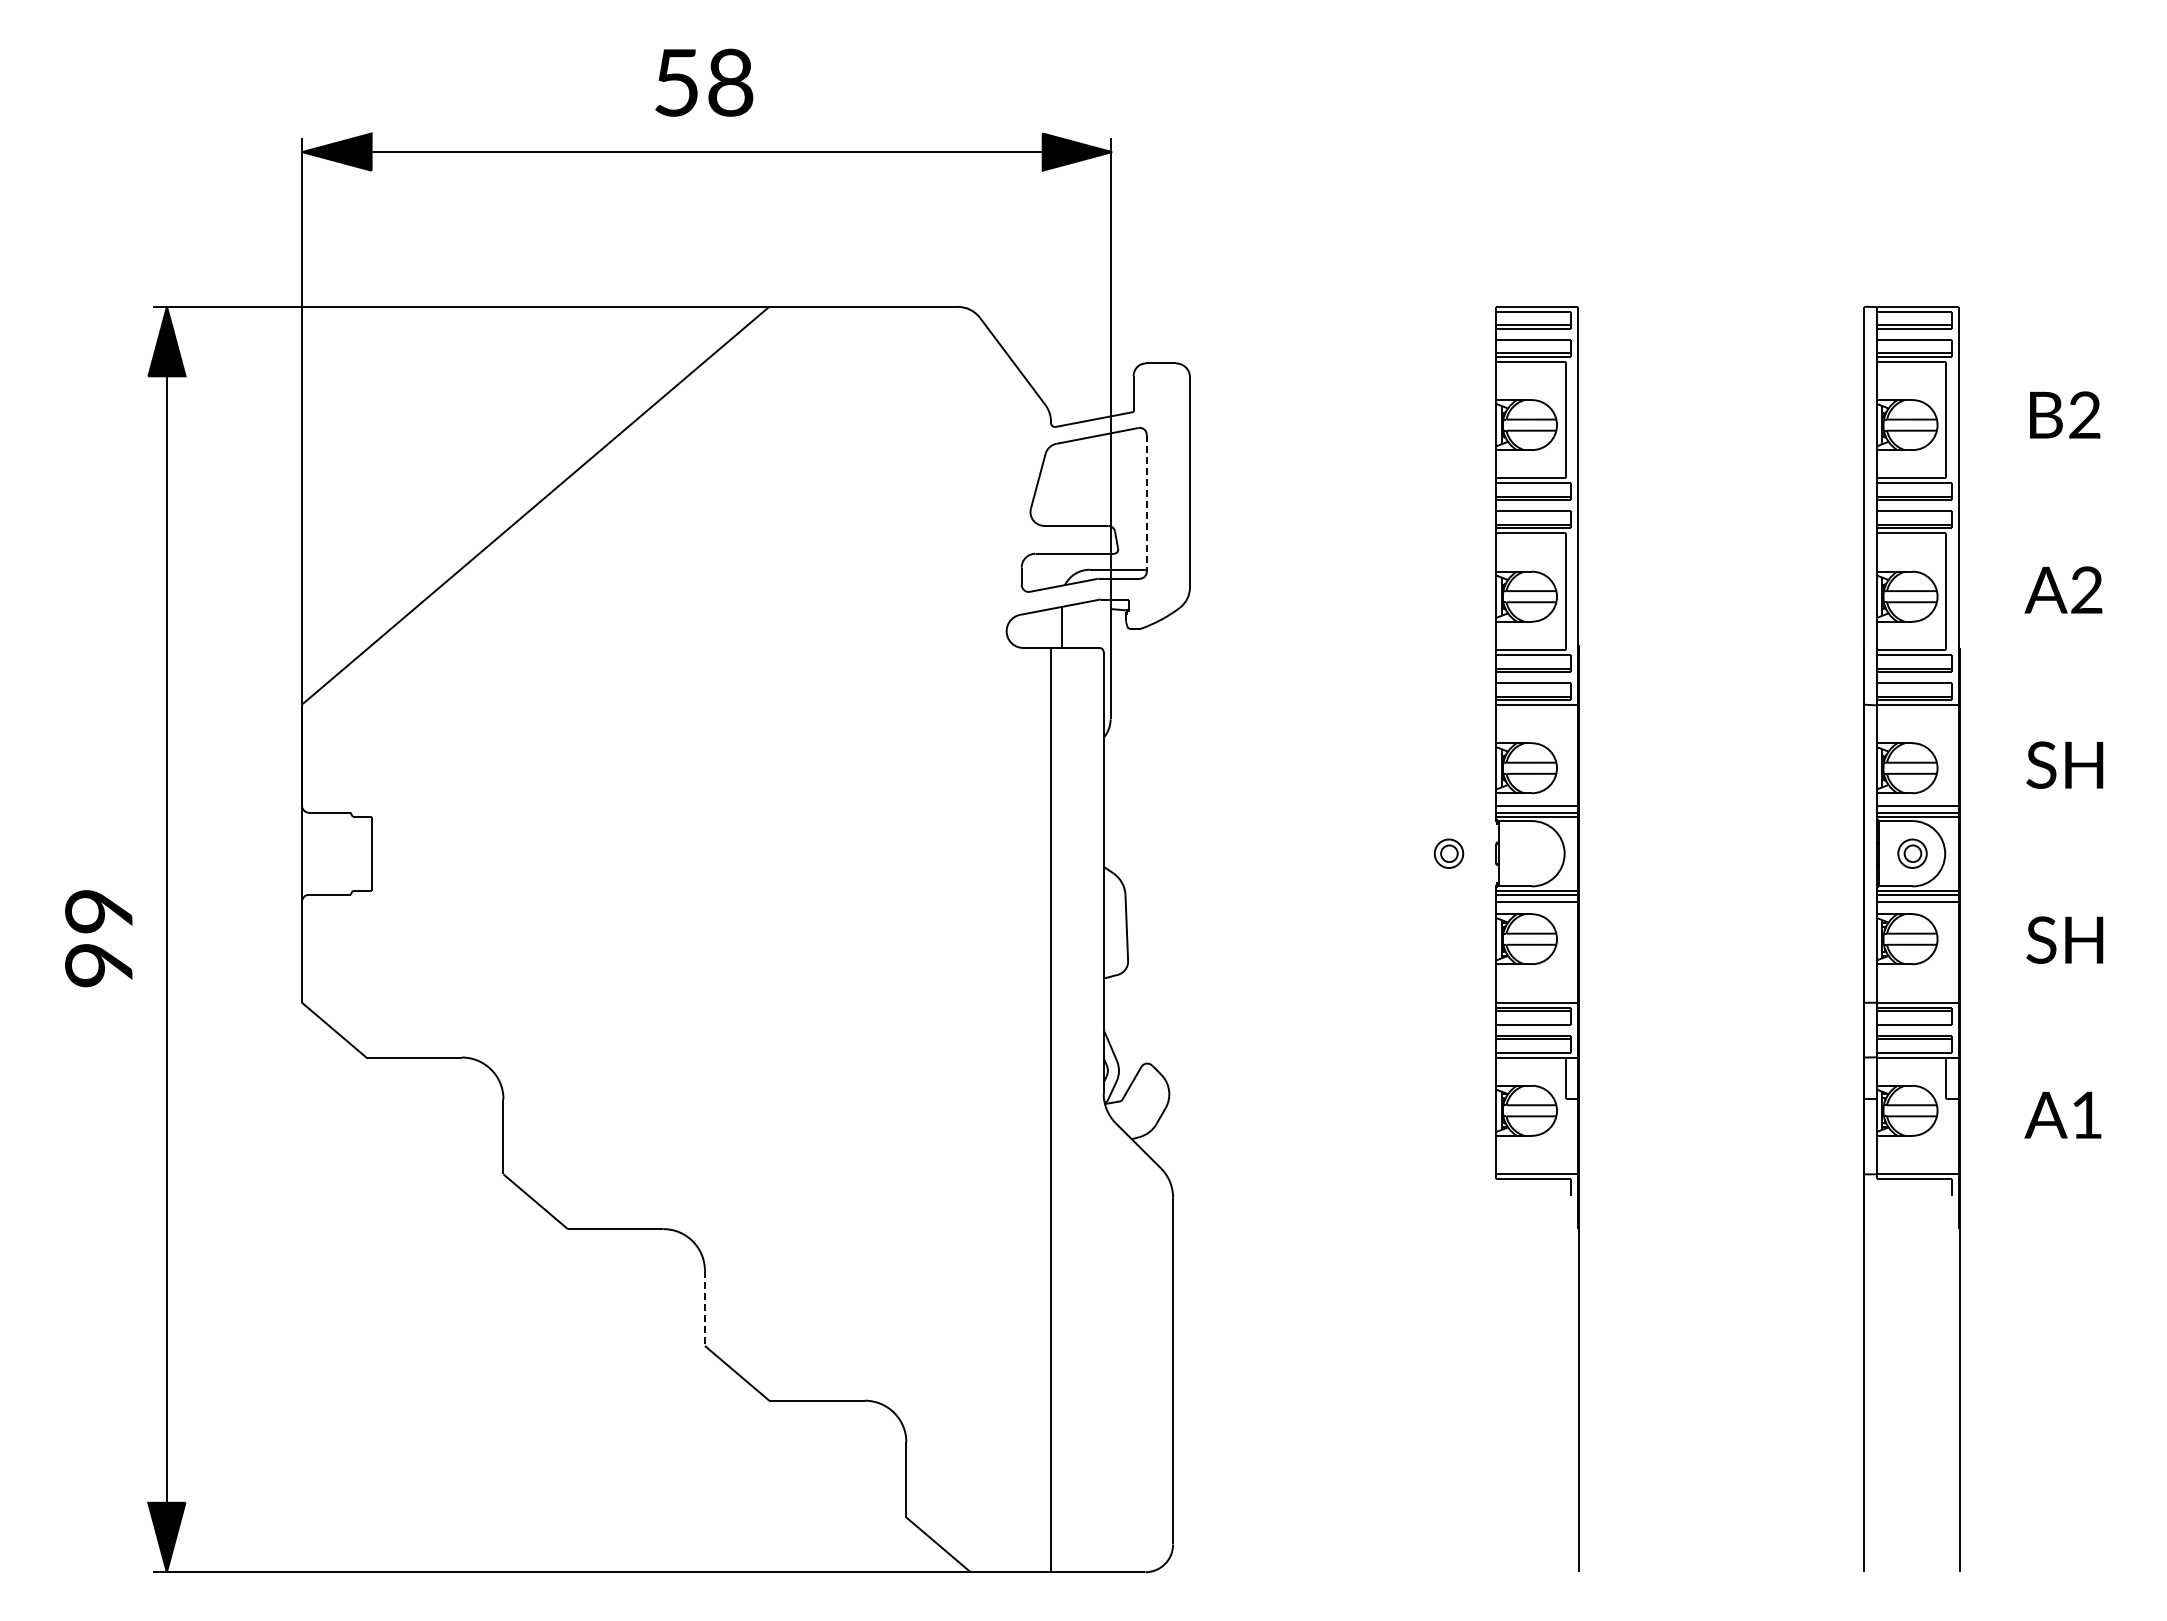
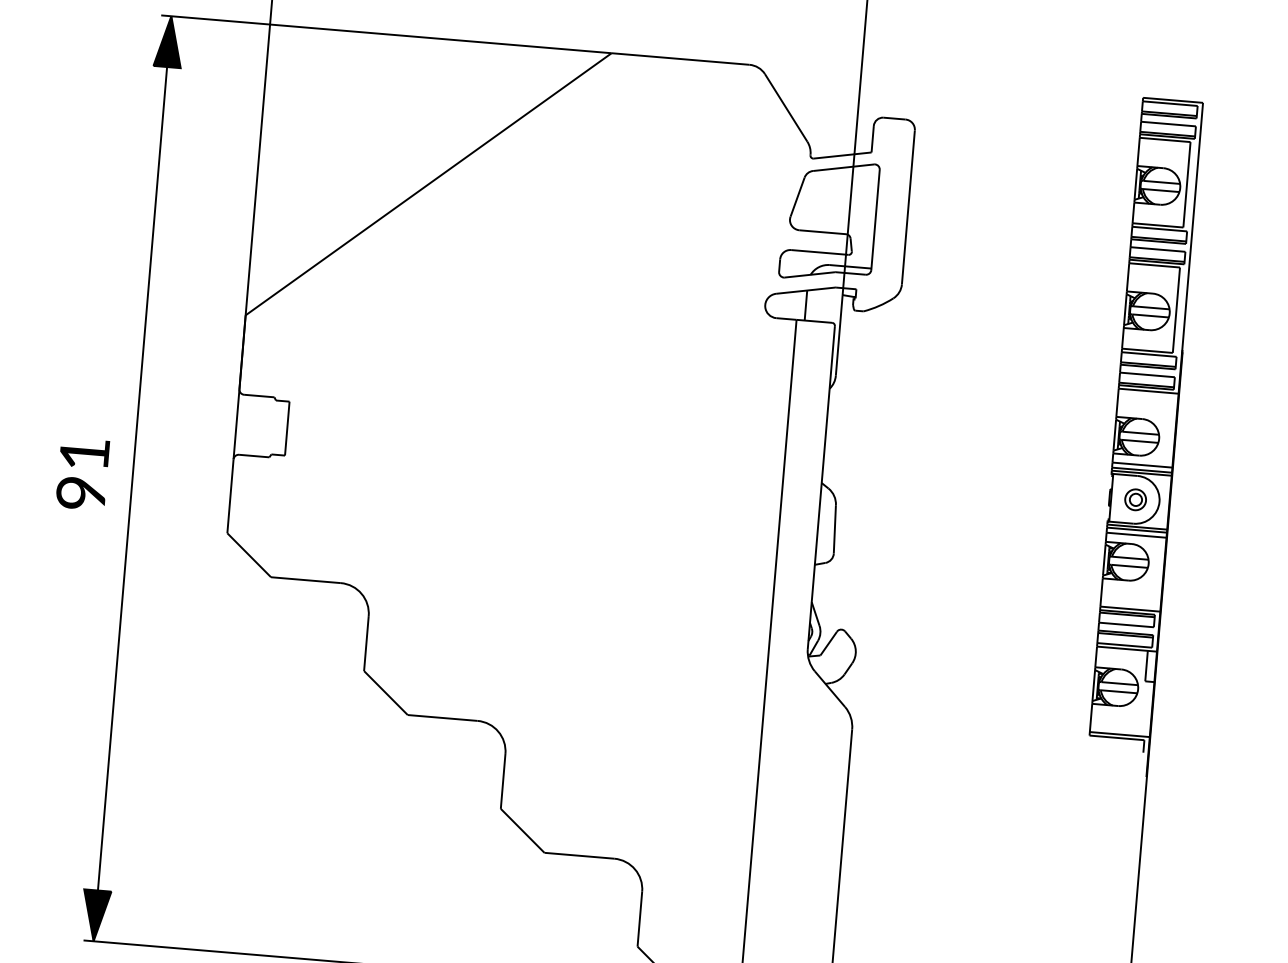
line: (1146, 503) -> (875, 220), dashed -> solid
part: (1448, 853) -> (1135, 499), moved
text: (98, 911) -> (84, 454), 99 -> 91
line: (704, 1308) -> (502, 781), dashed -> solid

